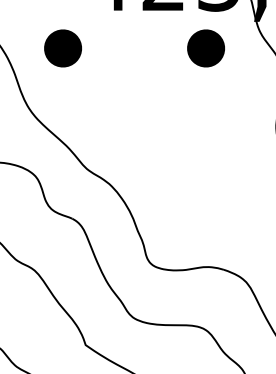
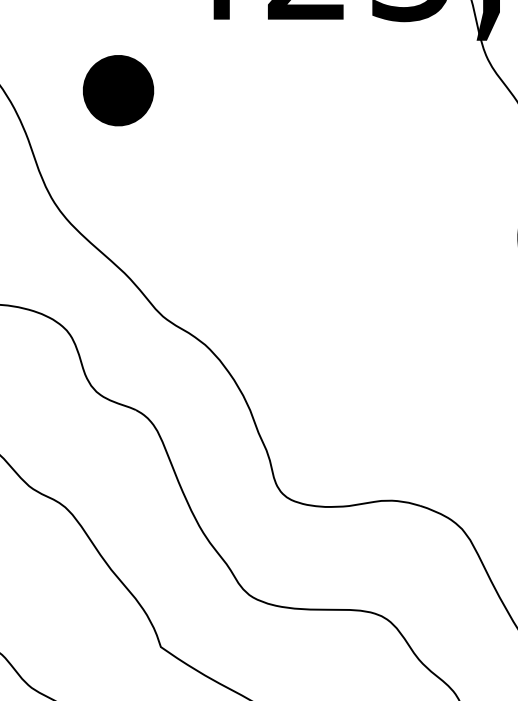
part: (205, 48) -> (385, 90), removed

